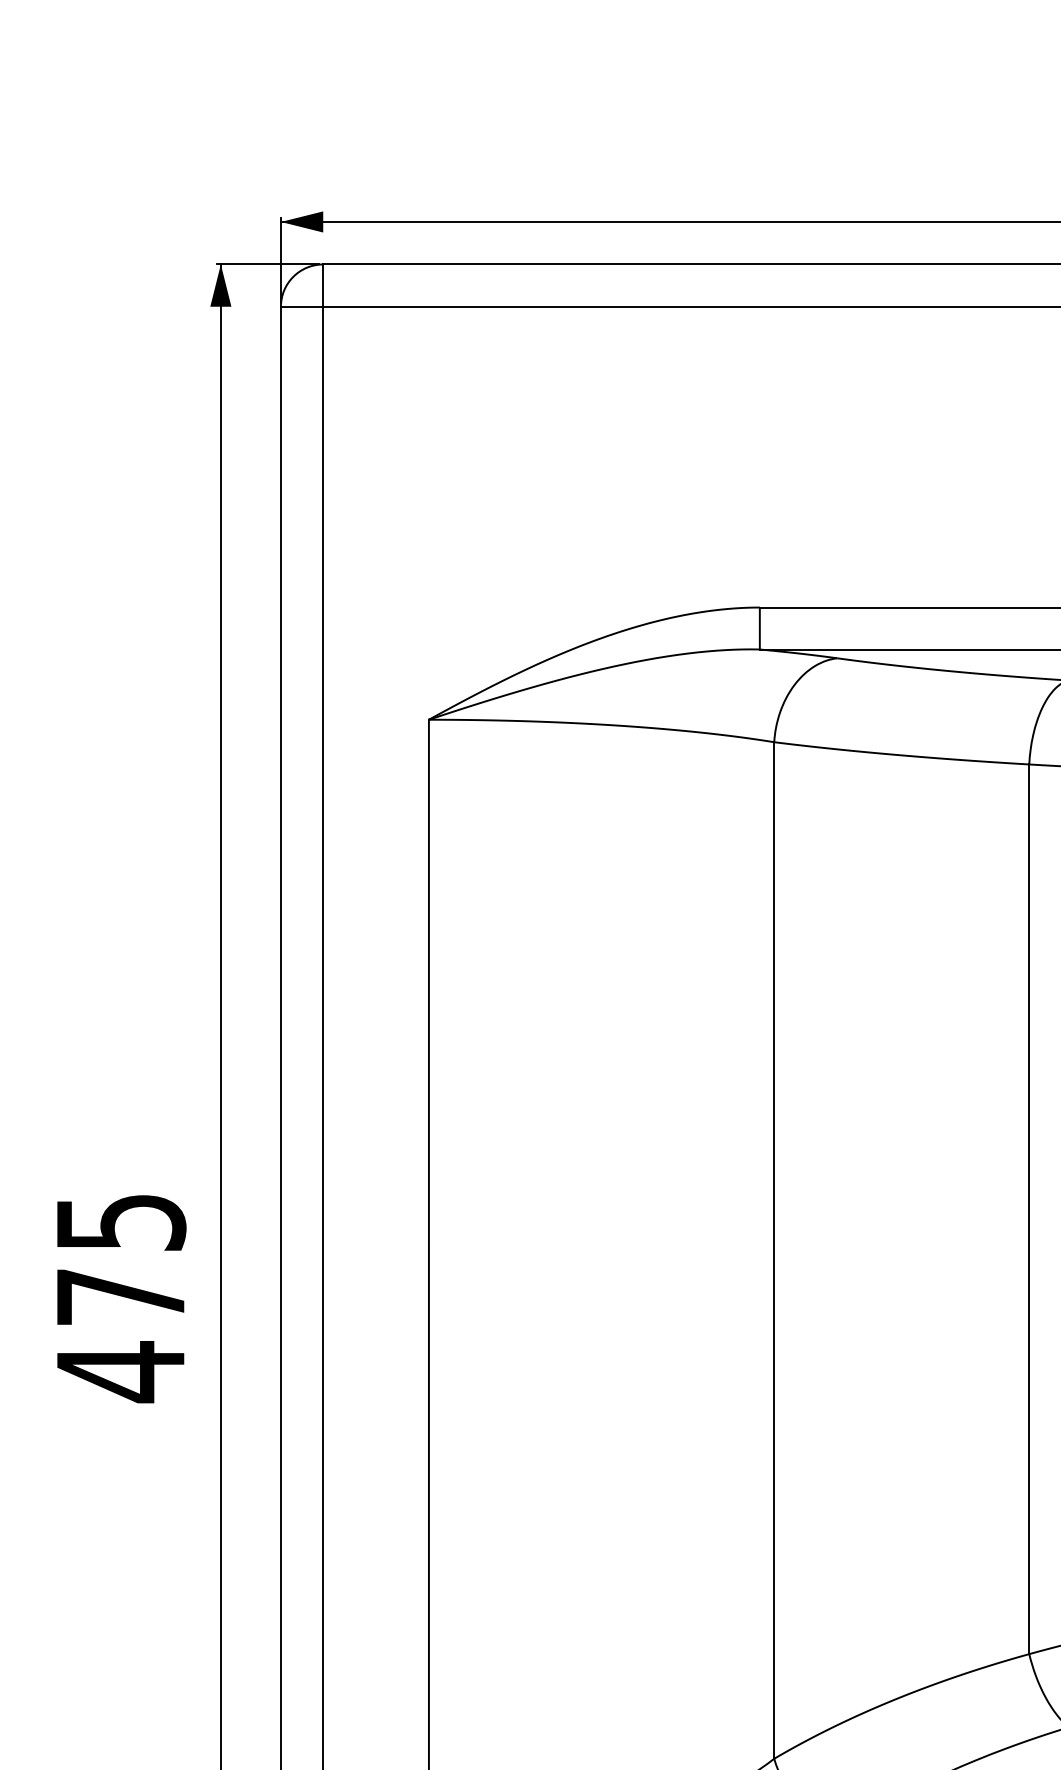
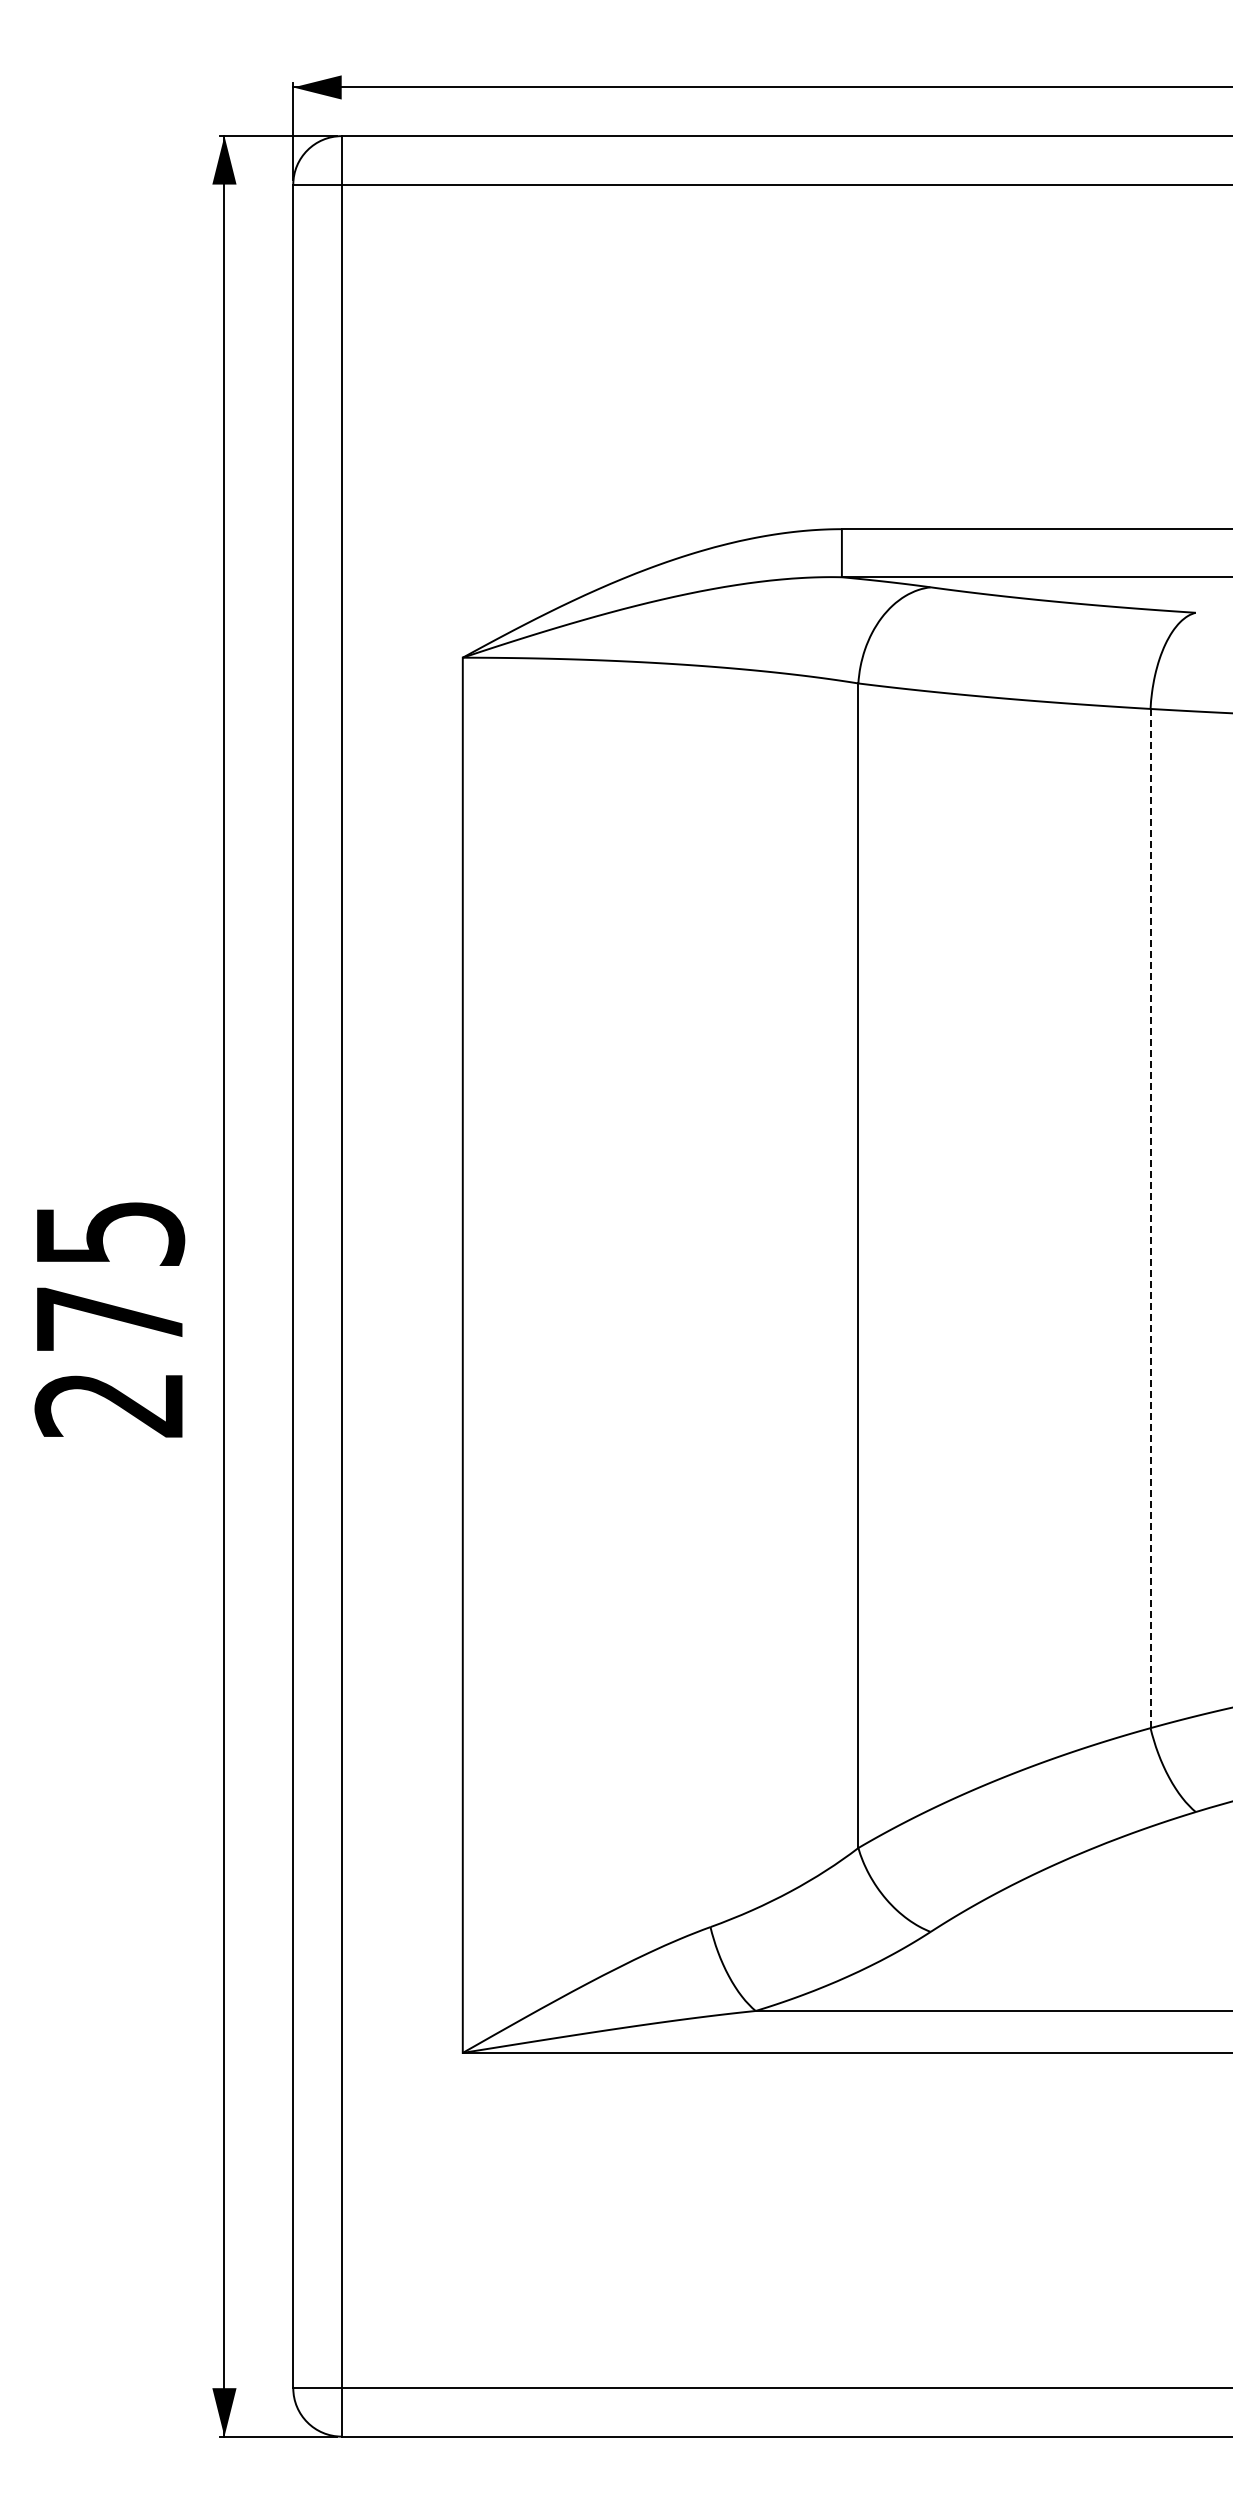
line: (1029, 1209) -> (1150, 1218), solid -> dashed
text: (119, 1371) -> (108, 1404), 475 -> 275

